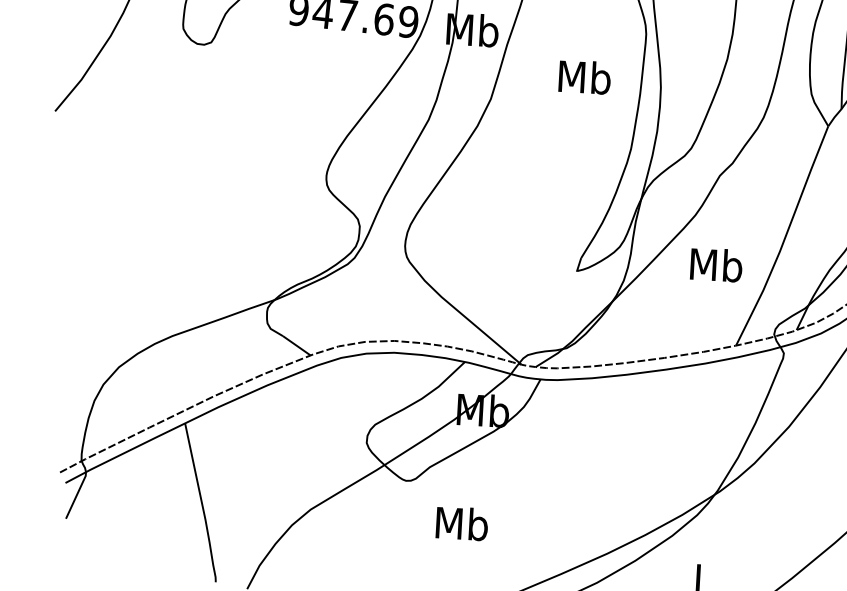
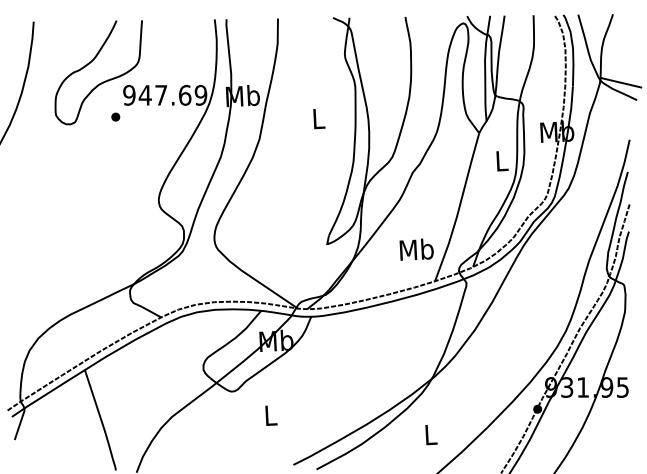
part: (274, 40) -> (115, 116), added
text: (584, 77) -> (318, 118), Mb -> L
text: (716, 264) -> (416, 249), moved
text: (461, 523) -> (270, 415), Mb -> L

